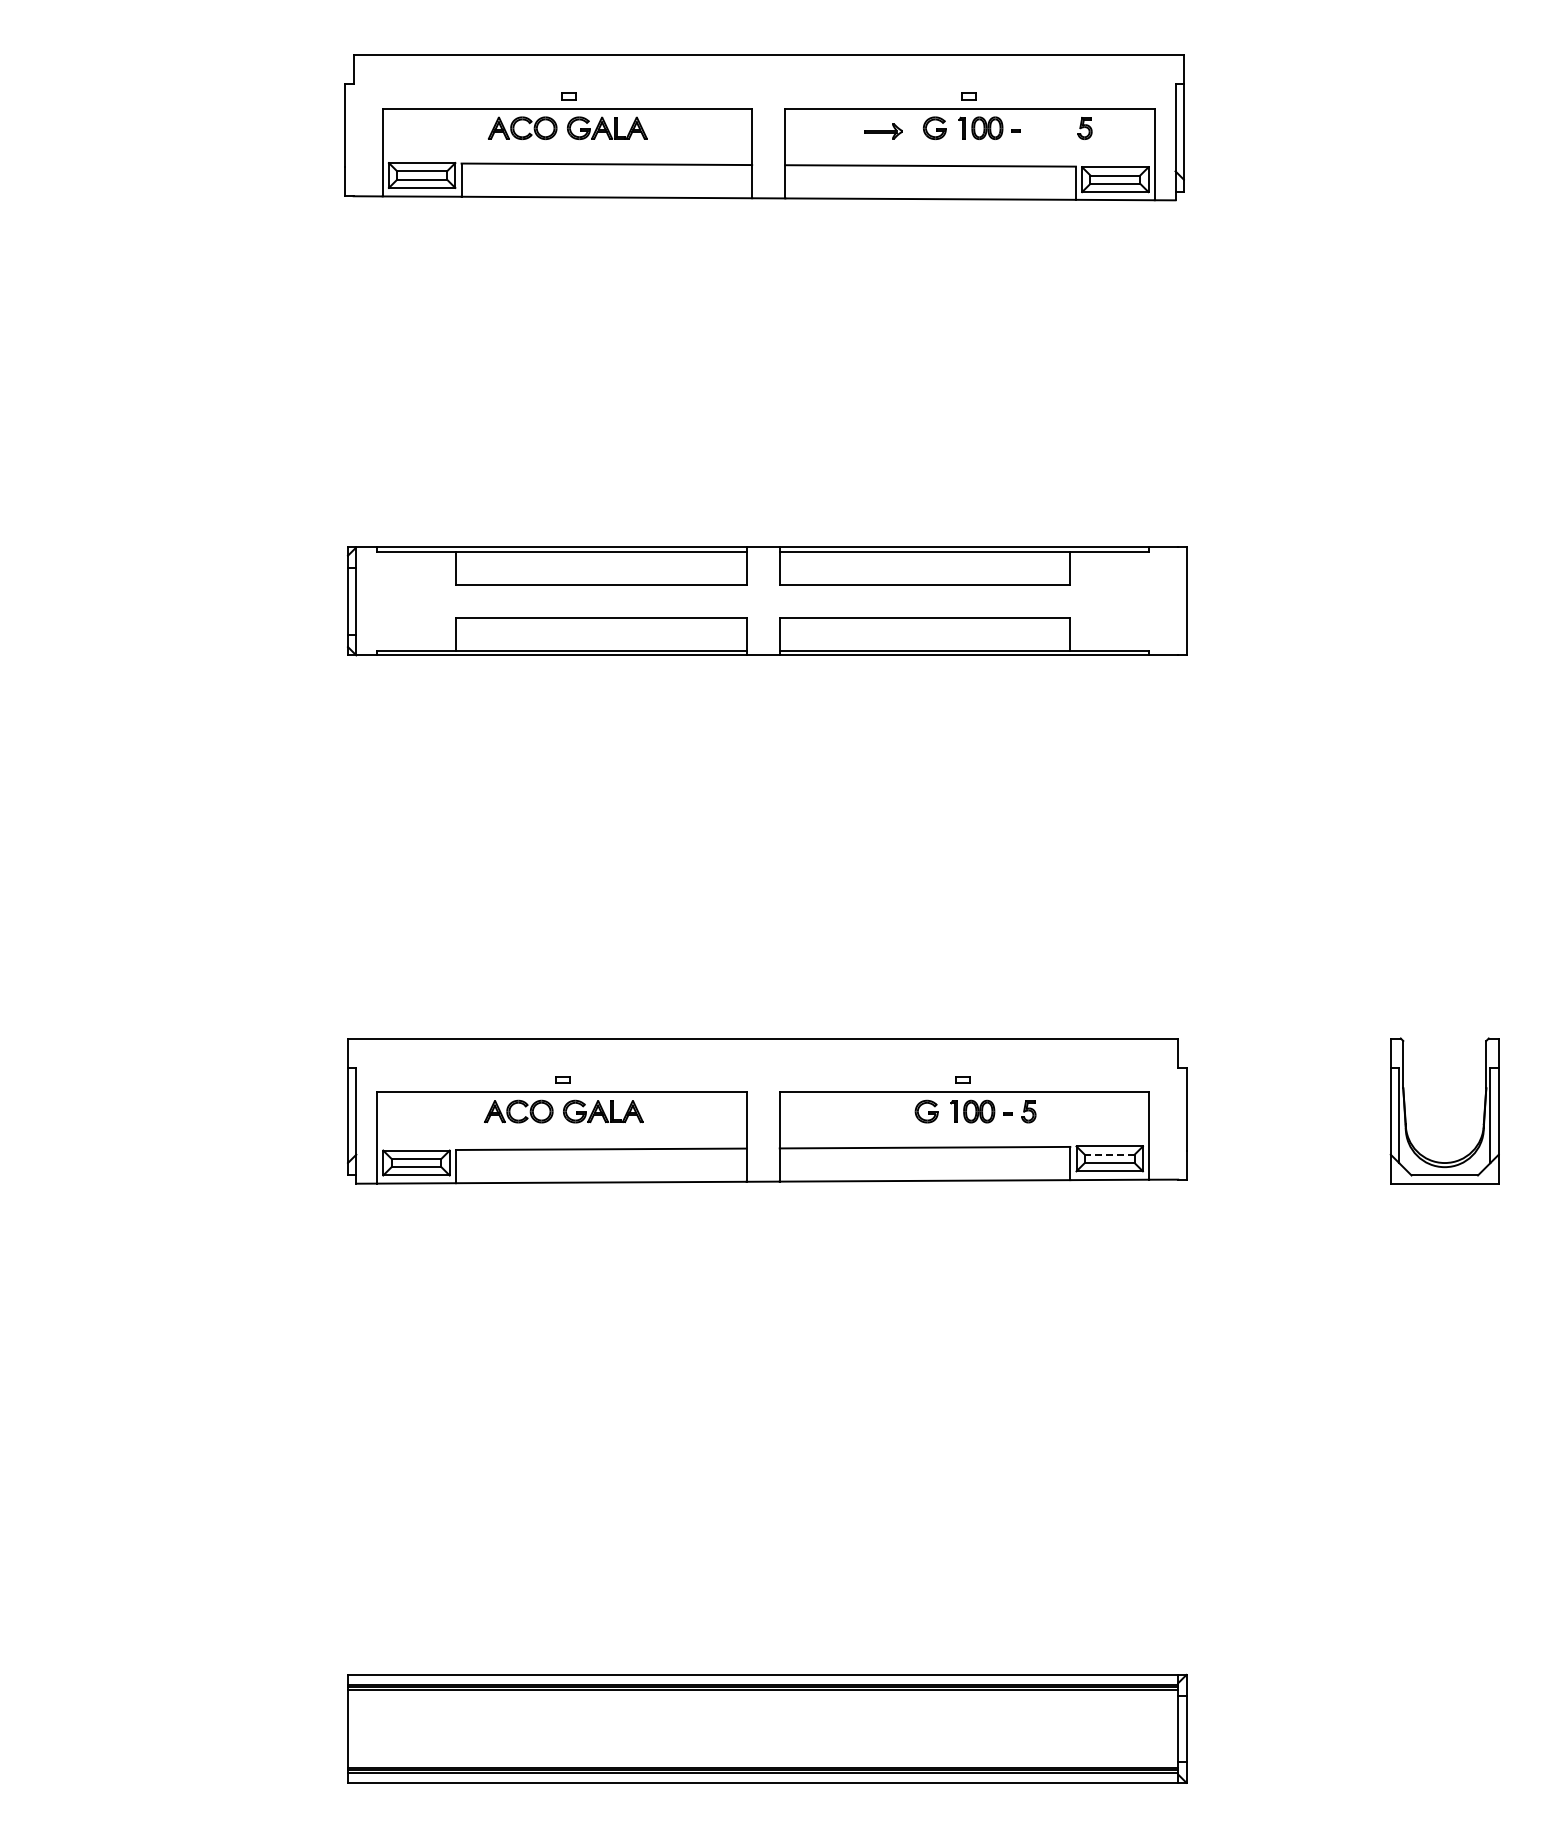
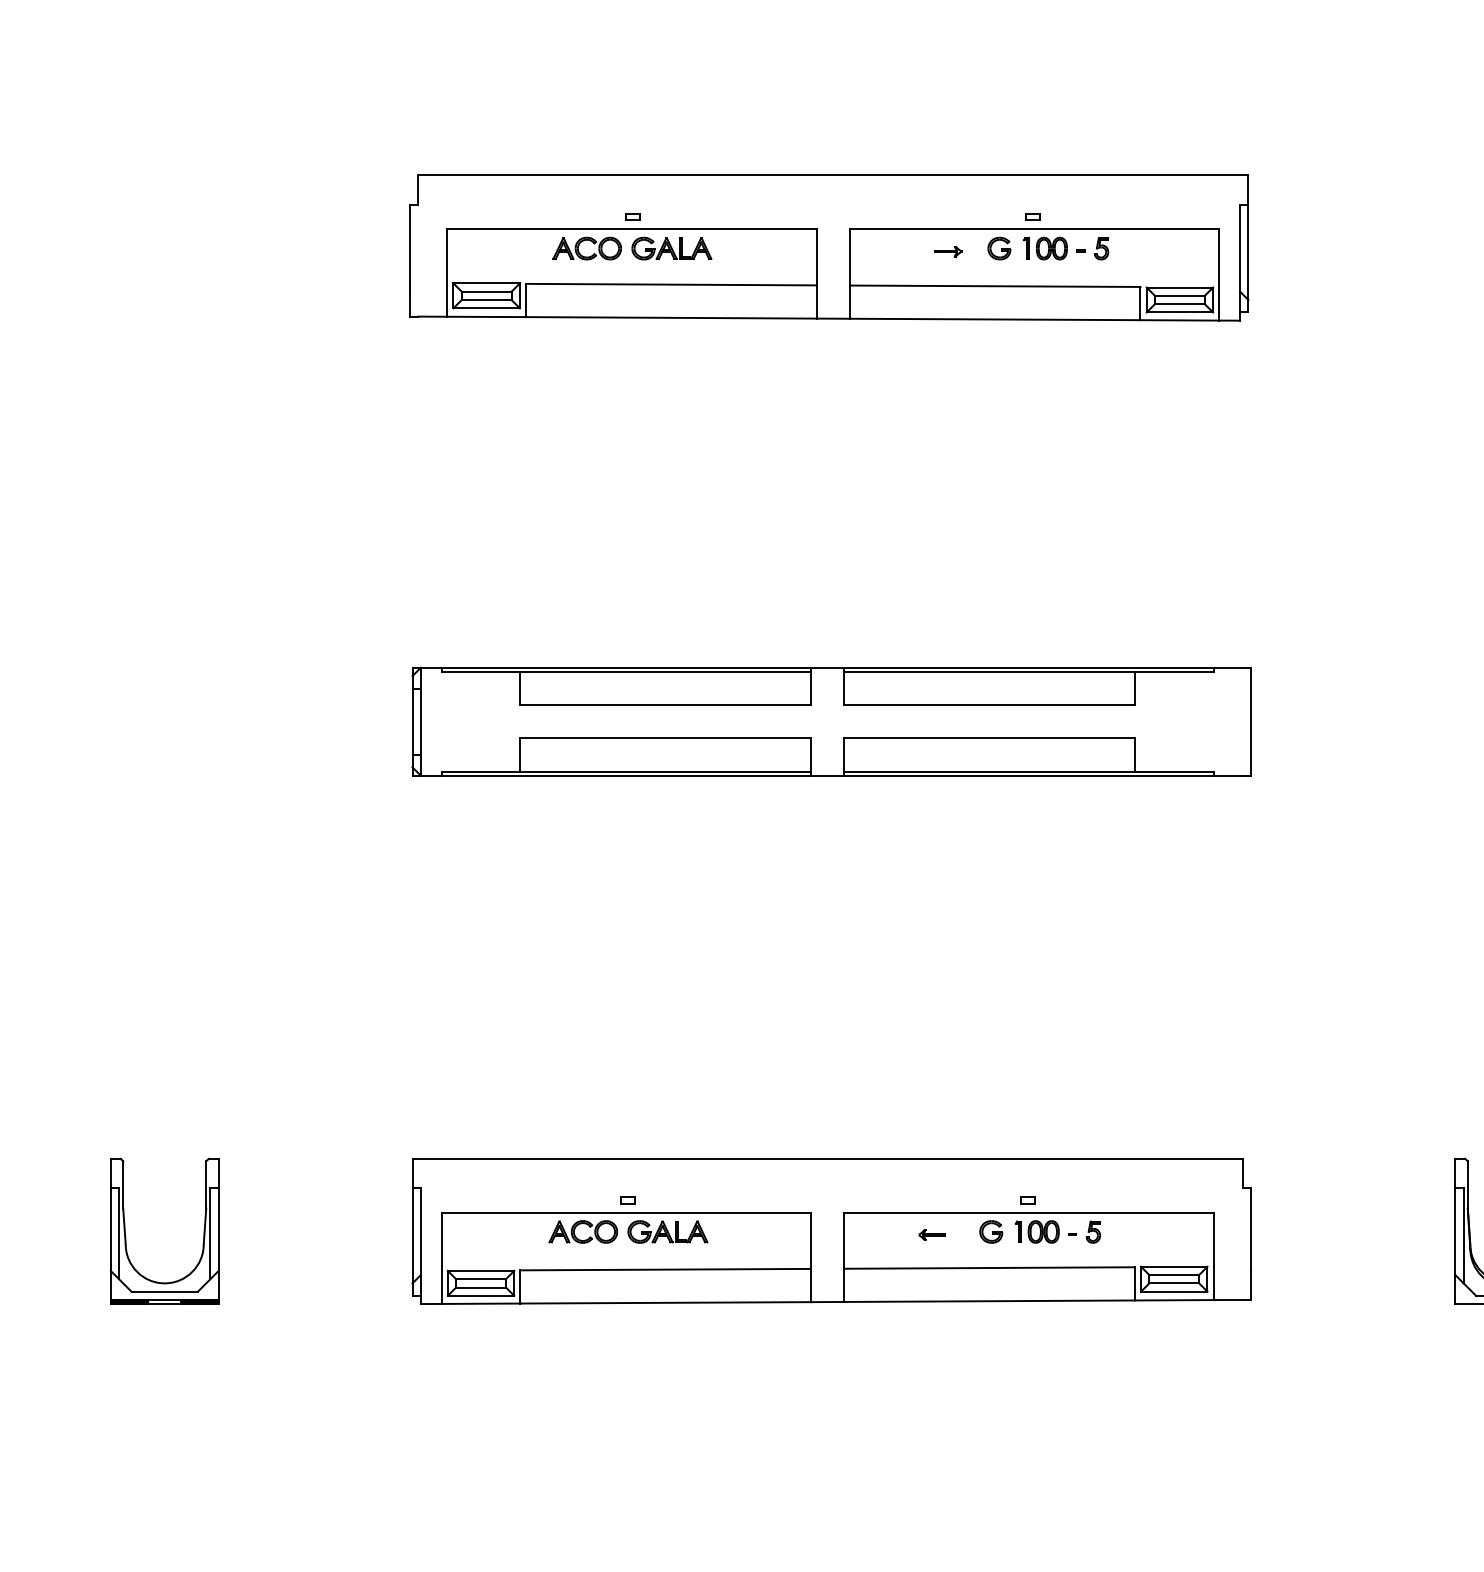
part: (1084, 128) -> (1101, 248), moved
part: (883, 130) -> (948, 250), size x0.71
part: (867, 1114) -> (932, 1234), added
part: (138, 1115) -> (203, 1235), added
line: (1109, 1154) -> (1174, 1274), dashed -> solid

